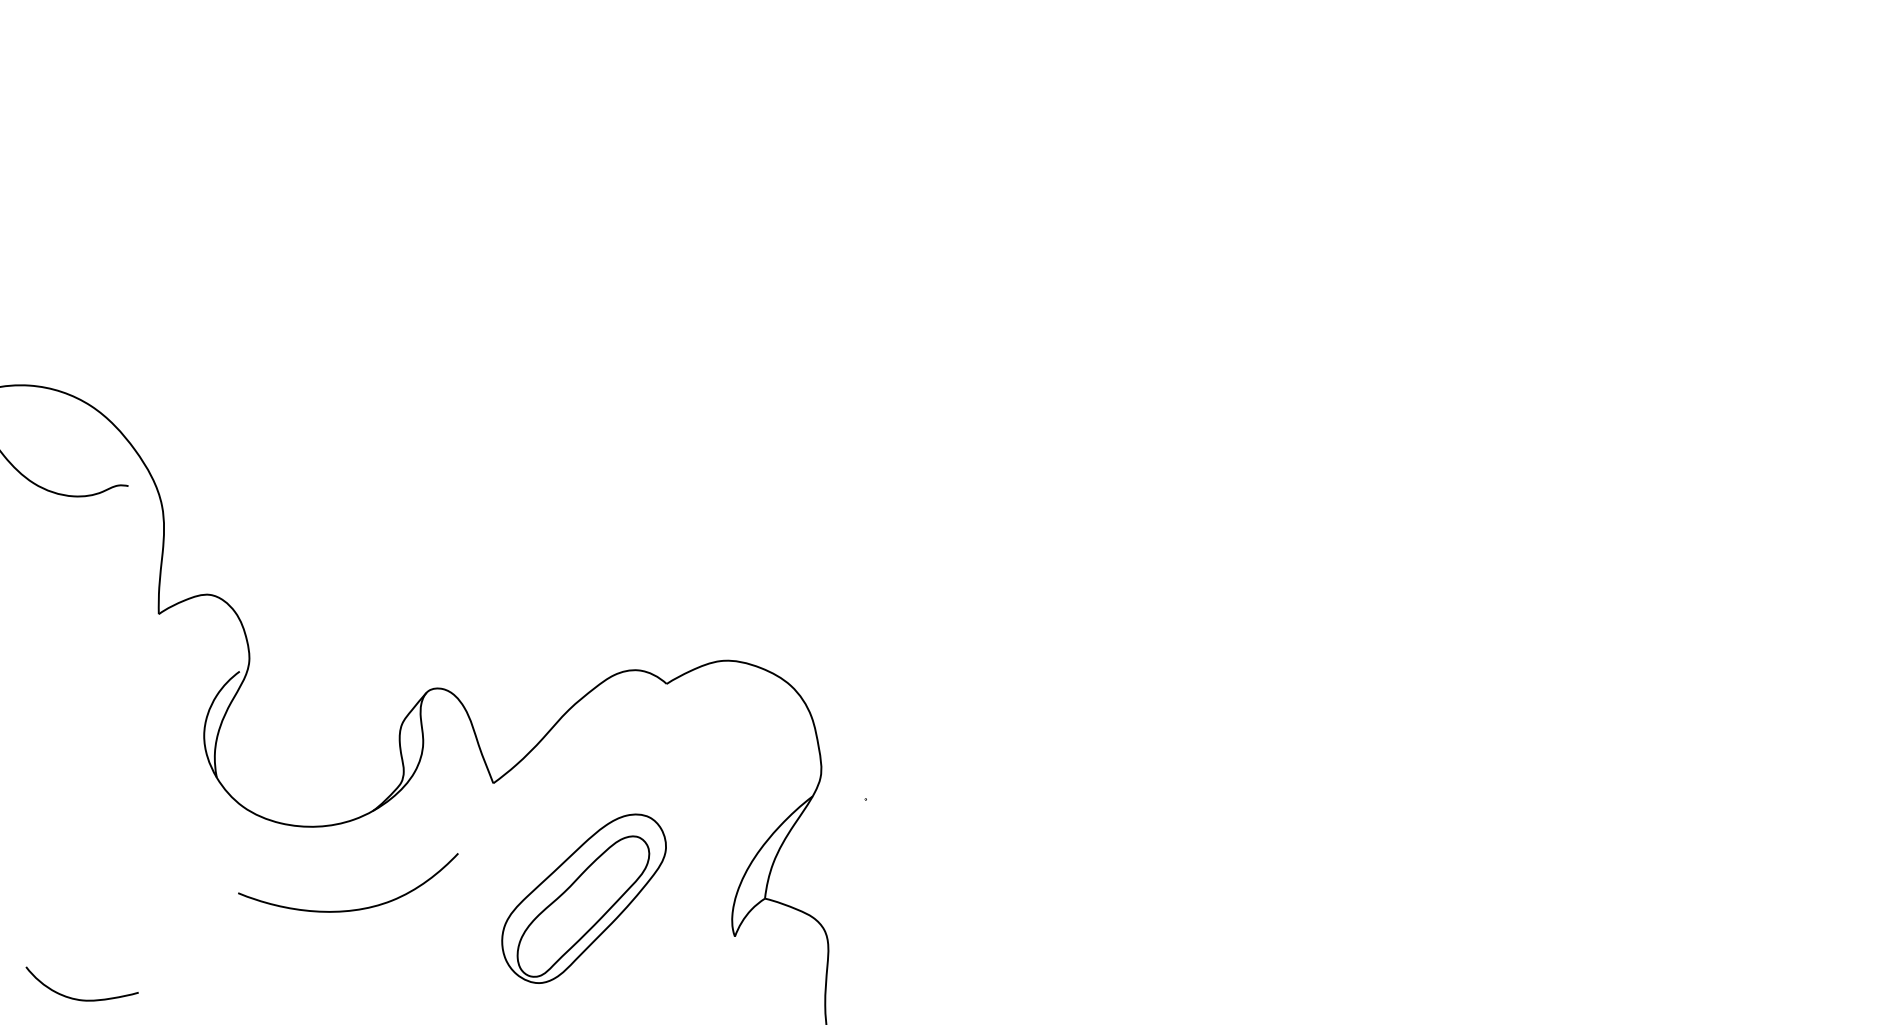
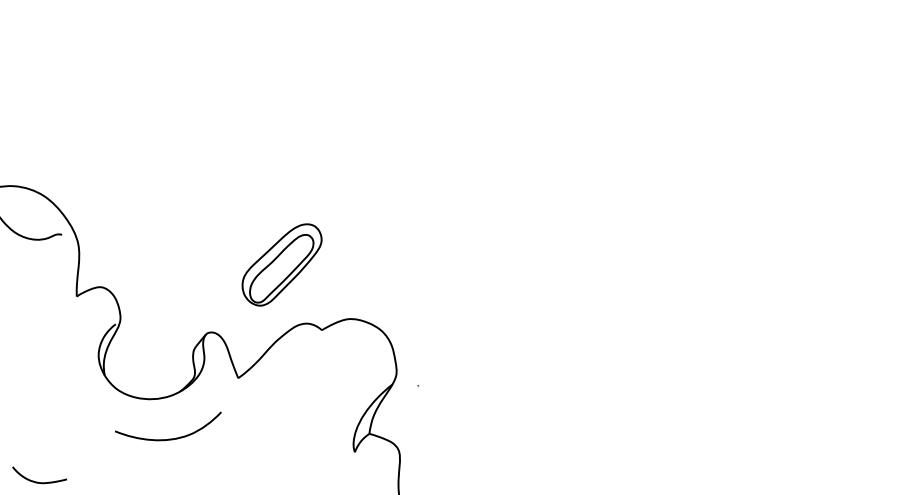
part: (582, 897) -> (281, 264), moved

